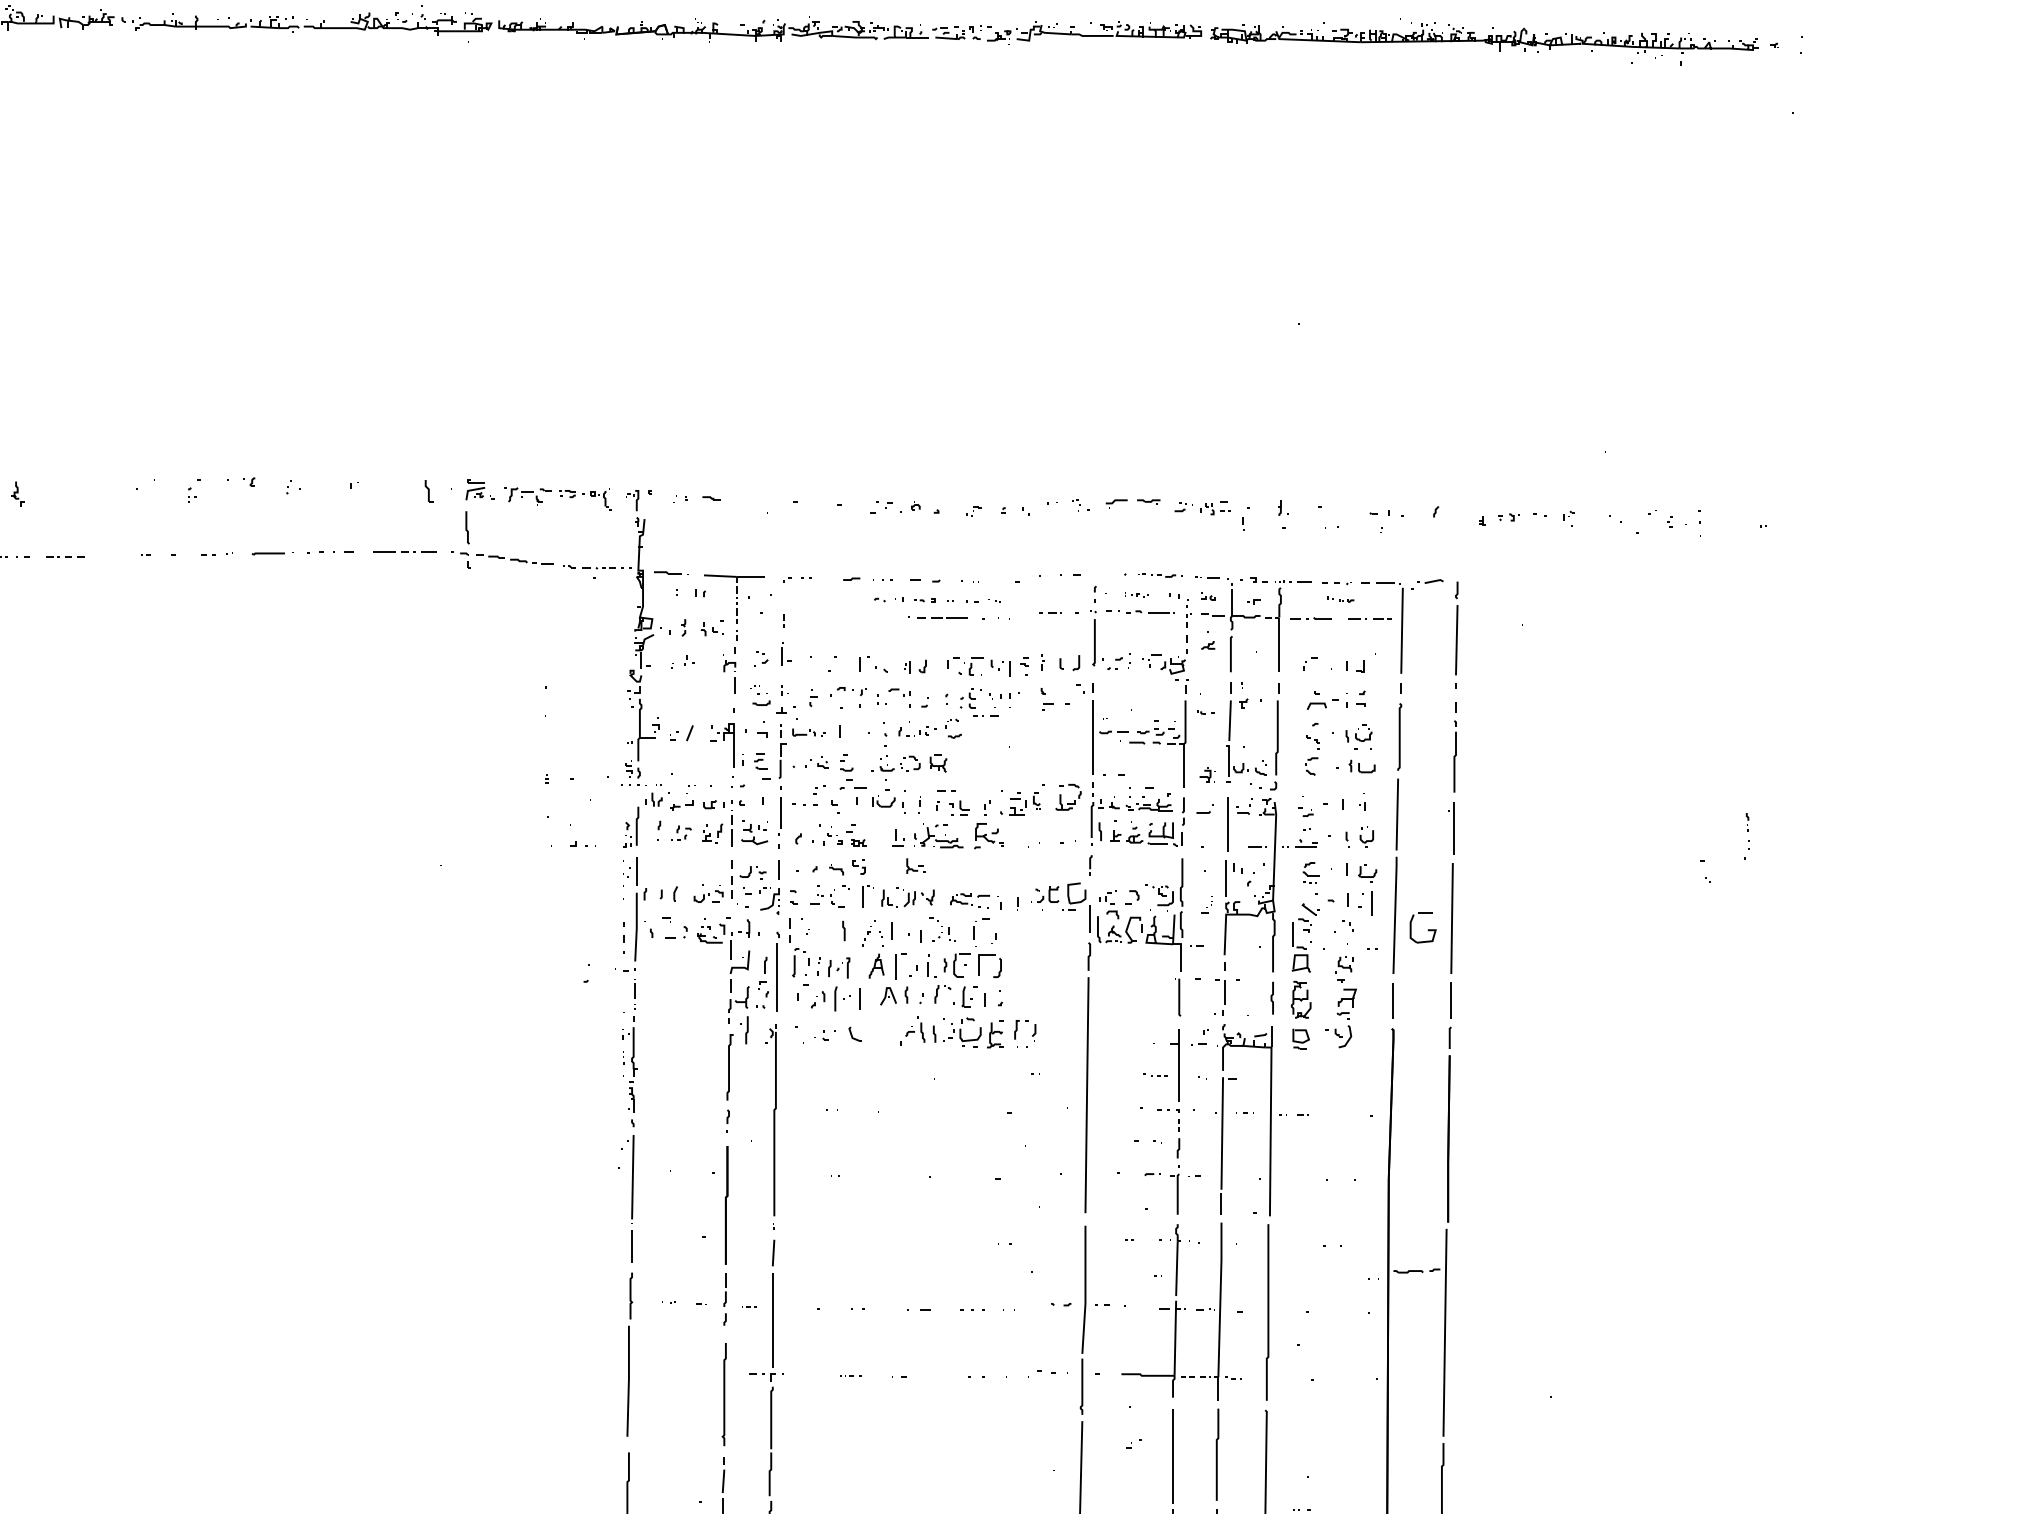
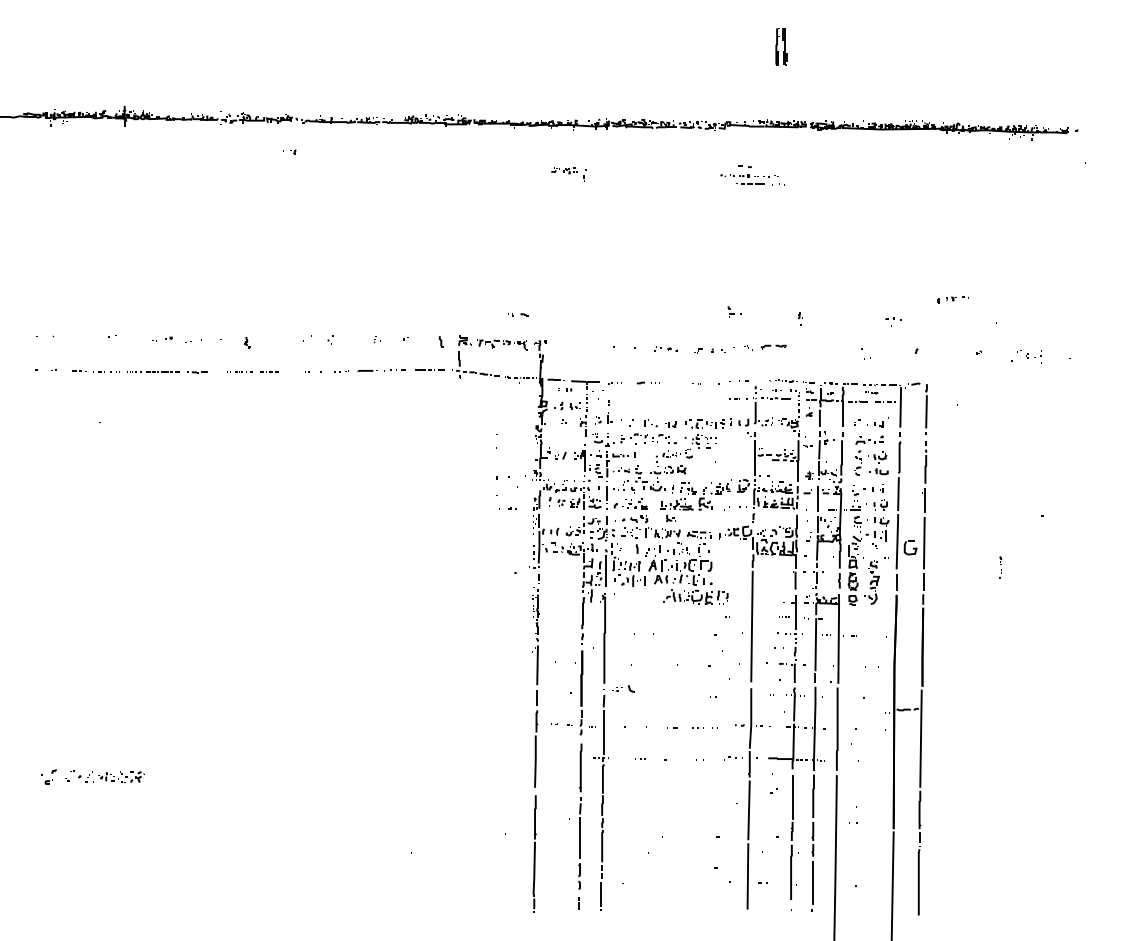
part: (240, 480) -> (289, 151), moved
part: (698, 497) -> (518, 314), moved
part: (903, 508) -> (665, 349), size x0.7
part: (1280, 514) -> (799, 318), moved
part: (1210, 516) -> (568, 174), moved
part: (1386, 518) -> (893, 321), moved
part: (1511, 518) -> (952, 299), moved
part: (941, 599) -> (752, 175), moved
part: (1054, 698) -> (734, 311), moved
part: (1746, 836) -> (1000, 567), moved
part: (838, 1033) -> (623, 688), moved

